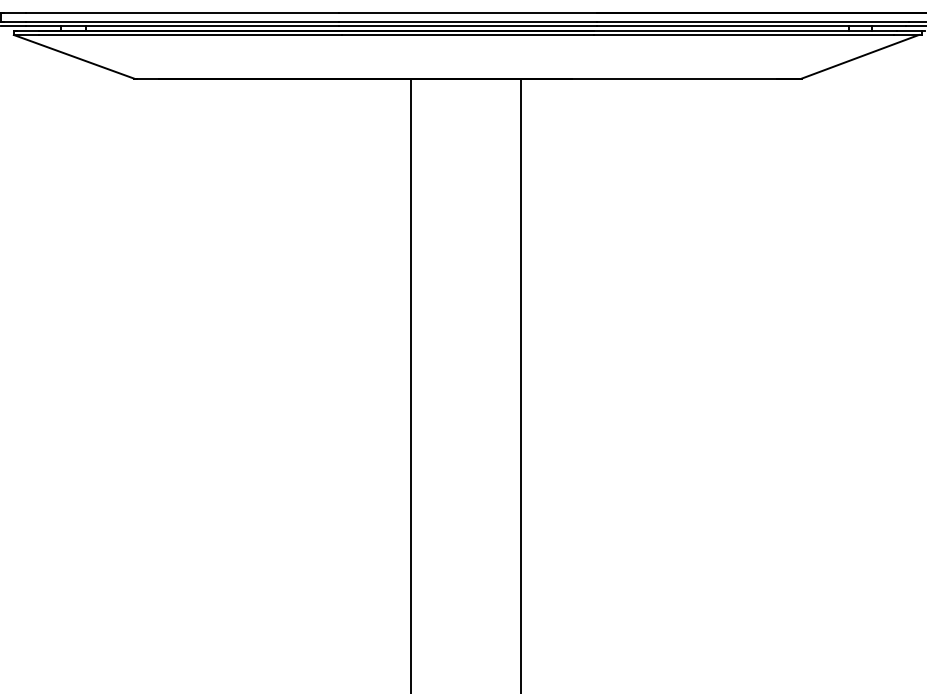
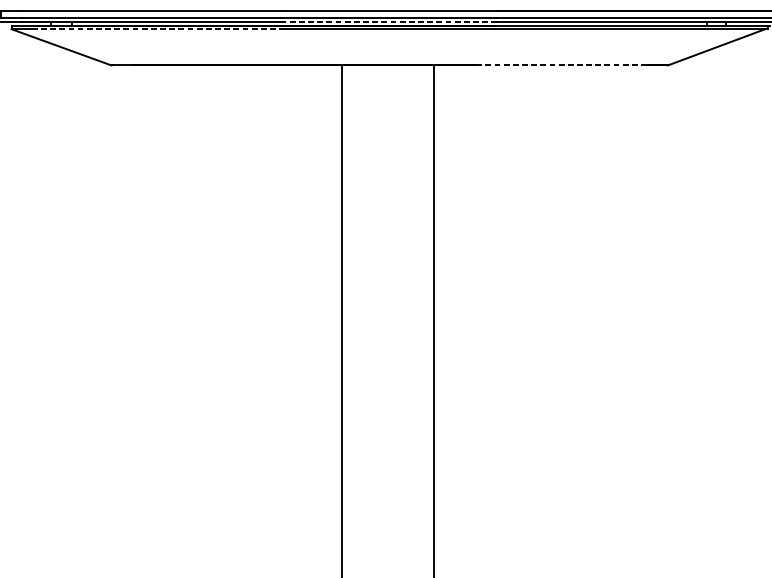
line: (467, 26) -> (389, 22), solid -> dashed
line: (190, 35) -> (158, 29), solid -> dashed
line: (674, 78) -> (561, 65), solid -> dashed

